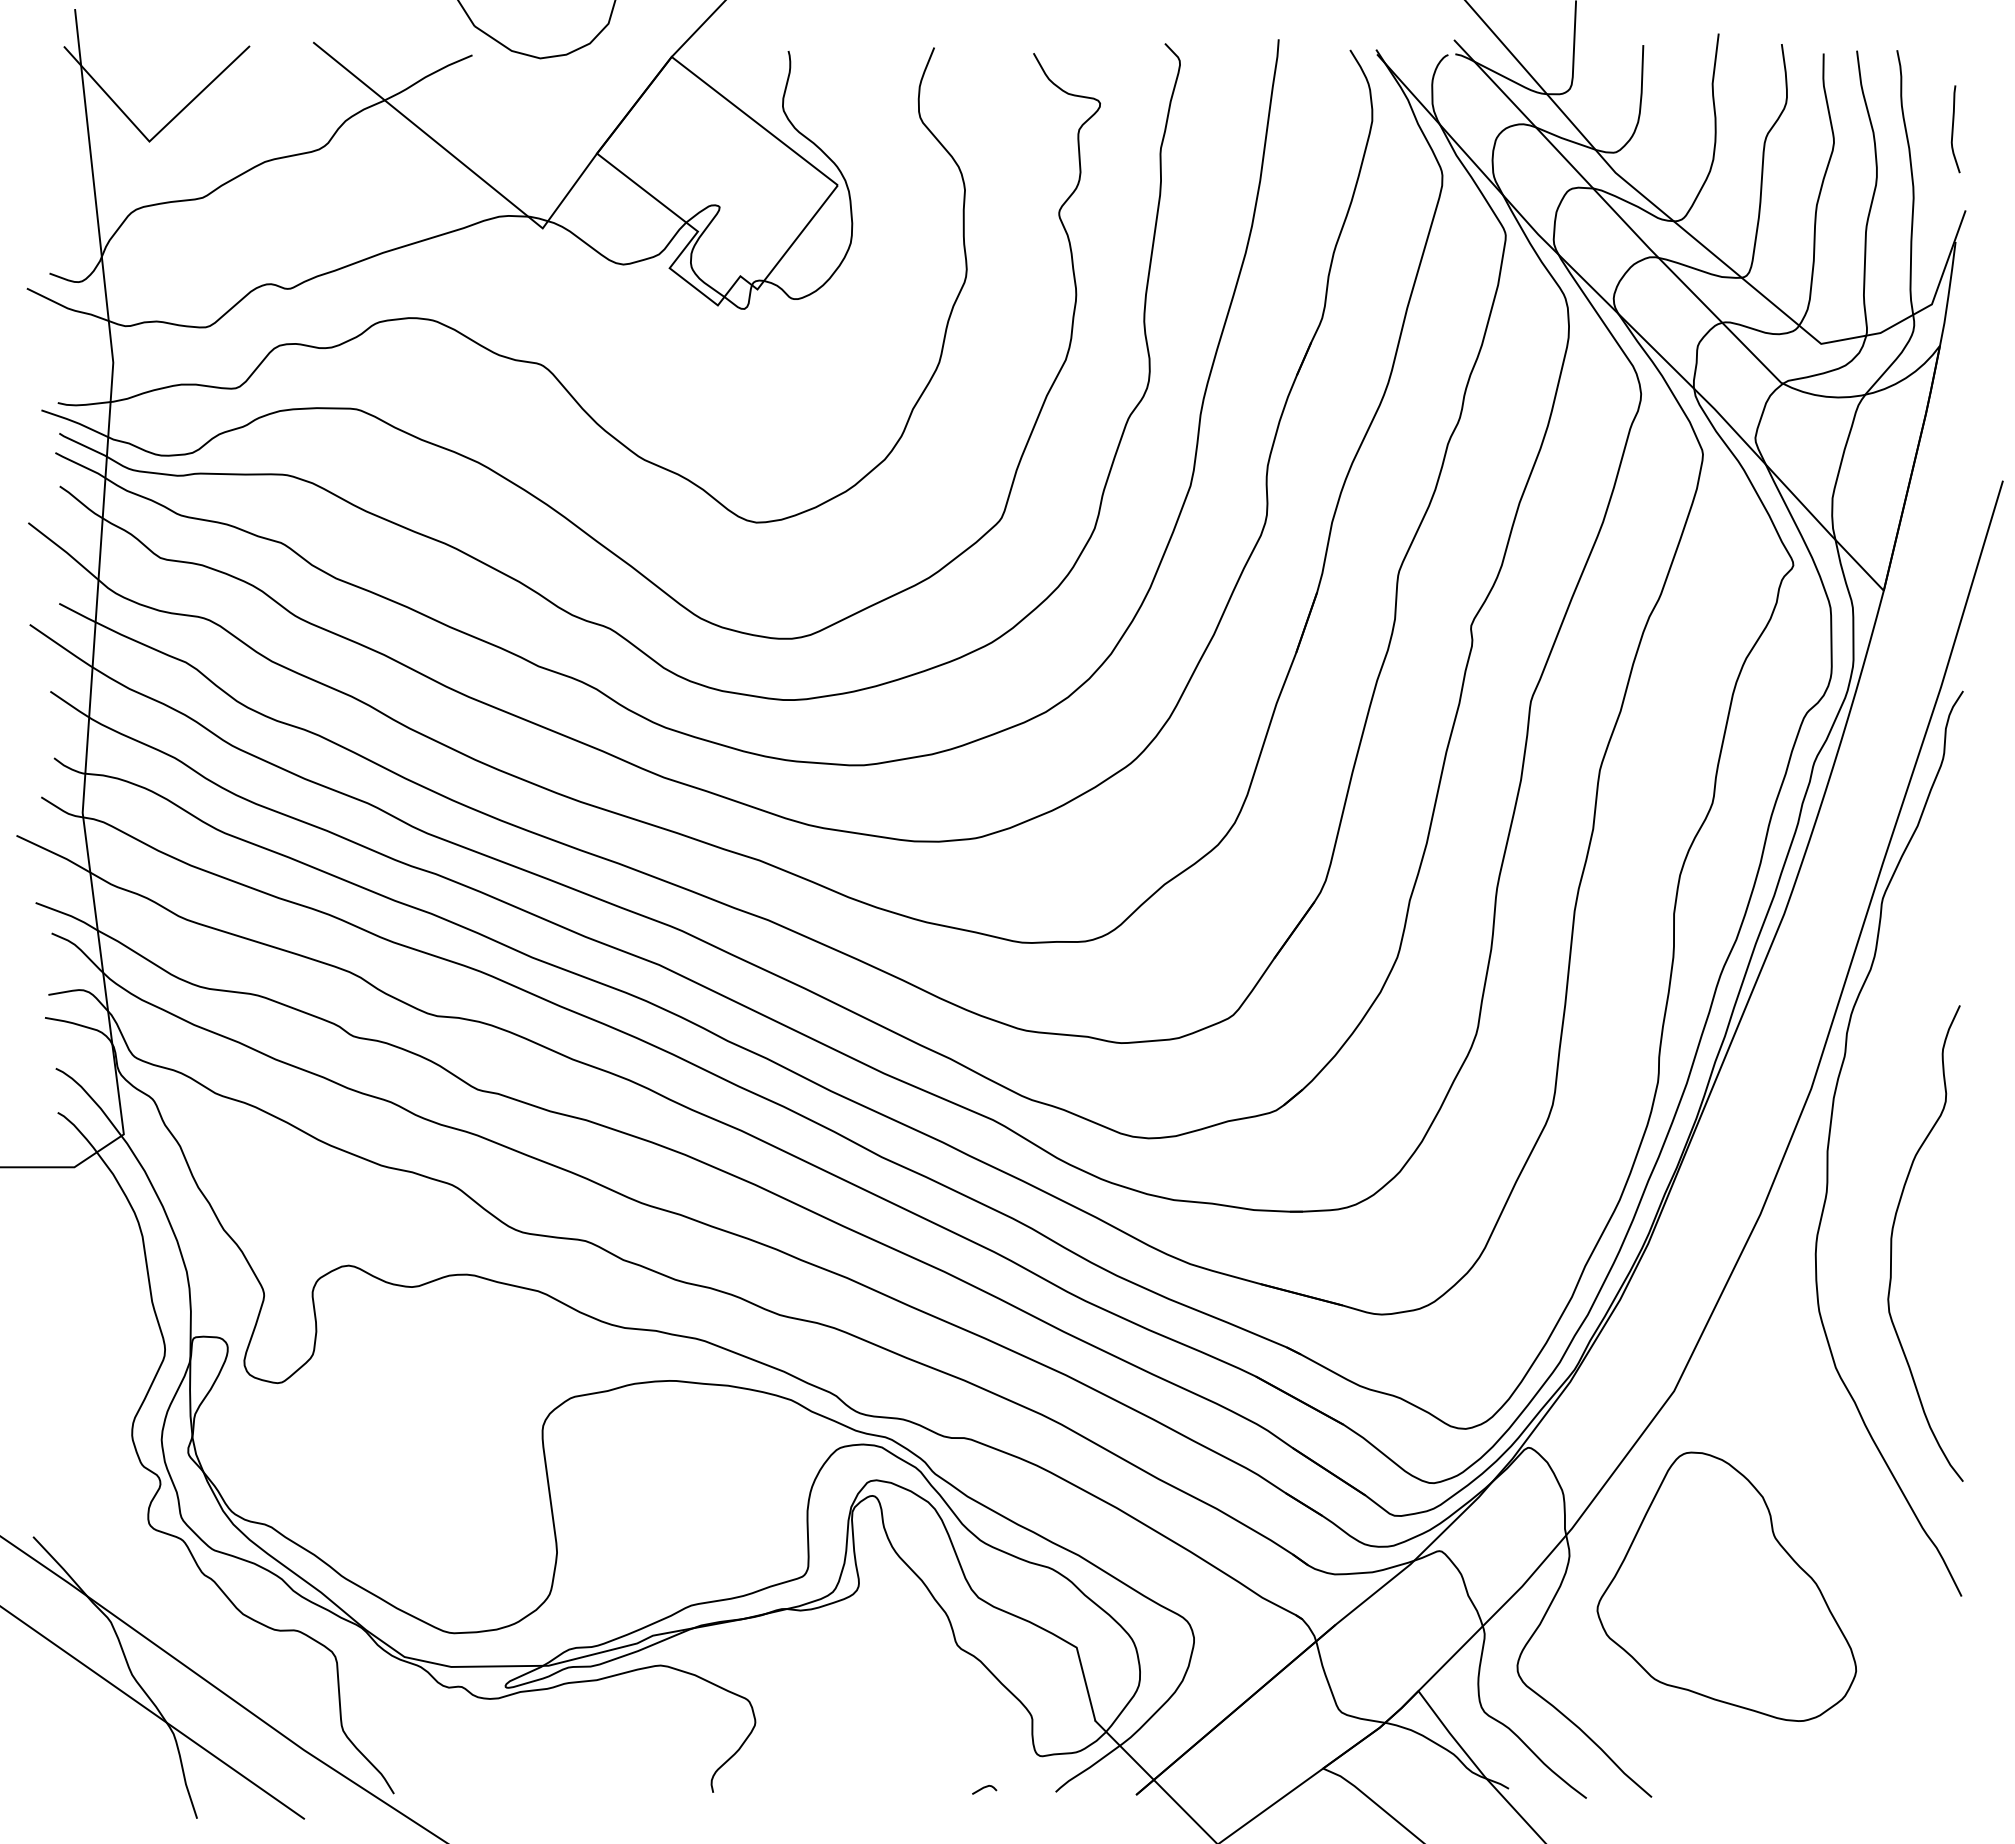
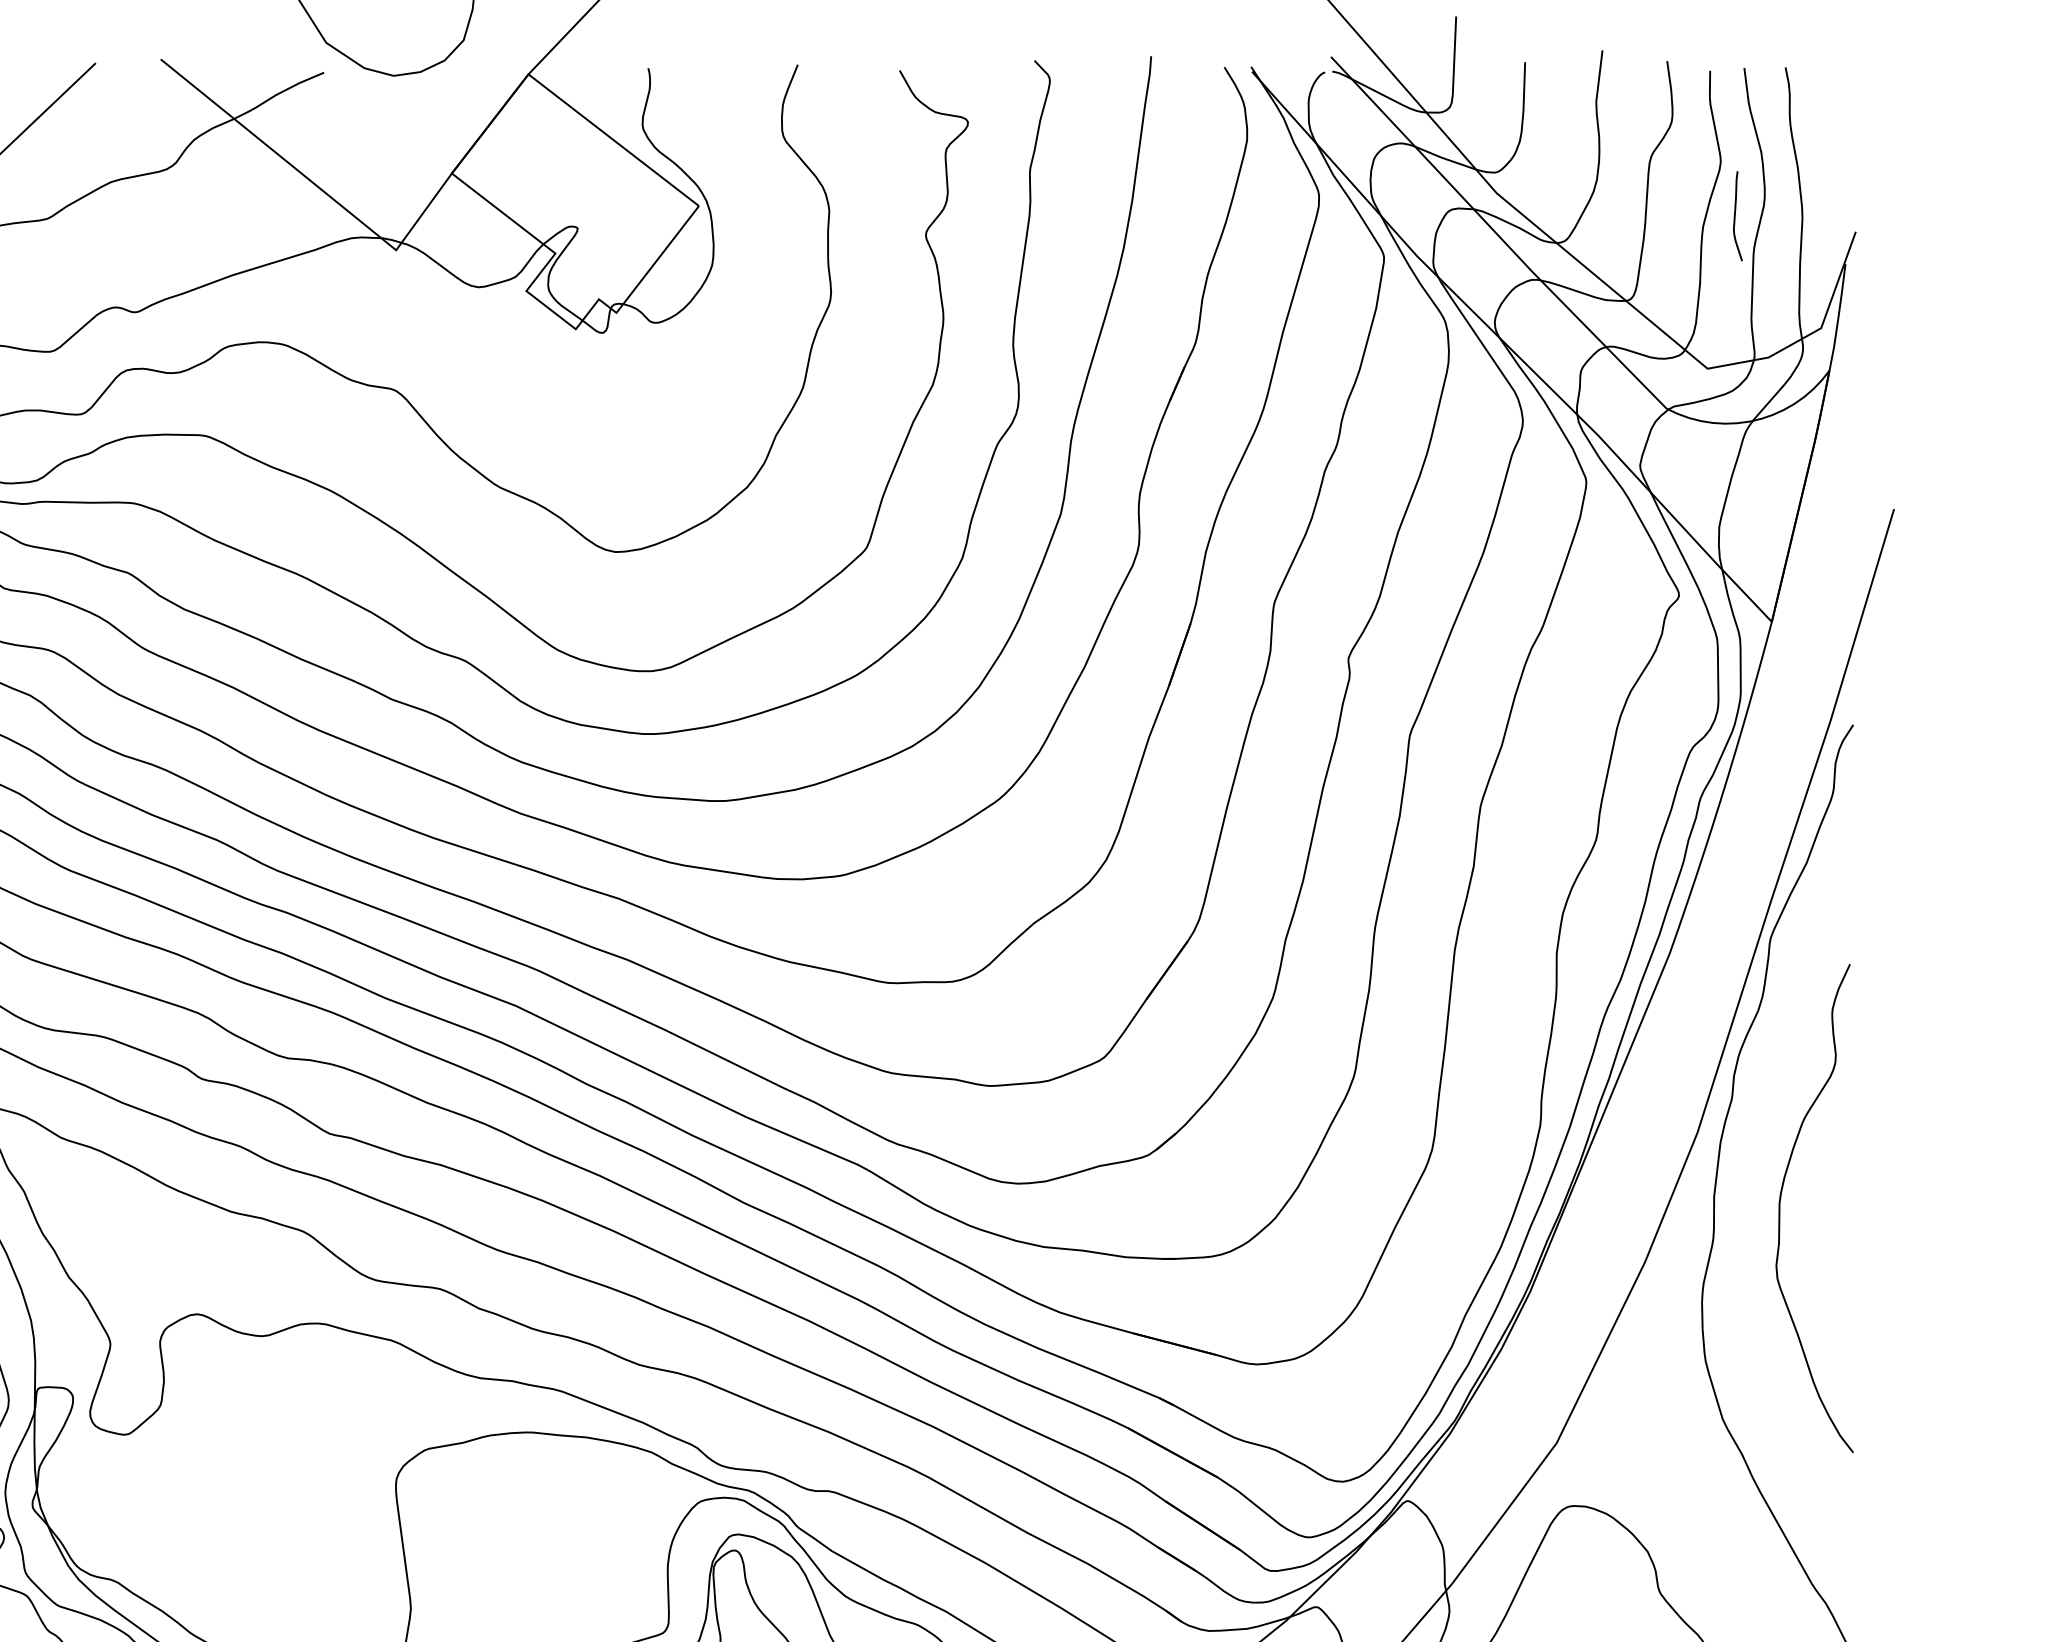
curve: (1953, 129) -> (1735, 216), moved
curve: (1892, 1243) -> (1780, 1208), moved

